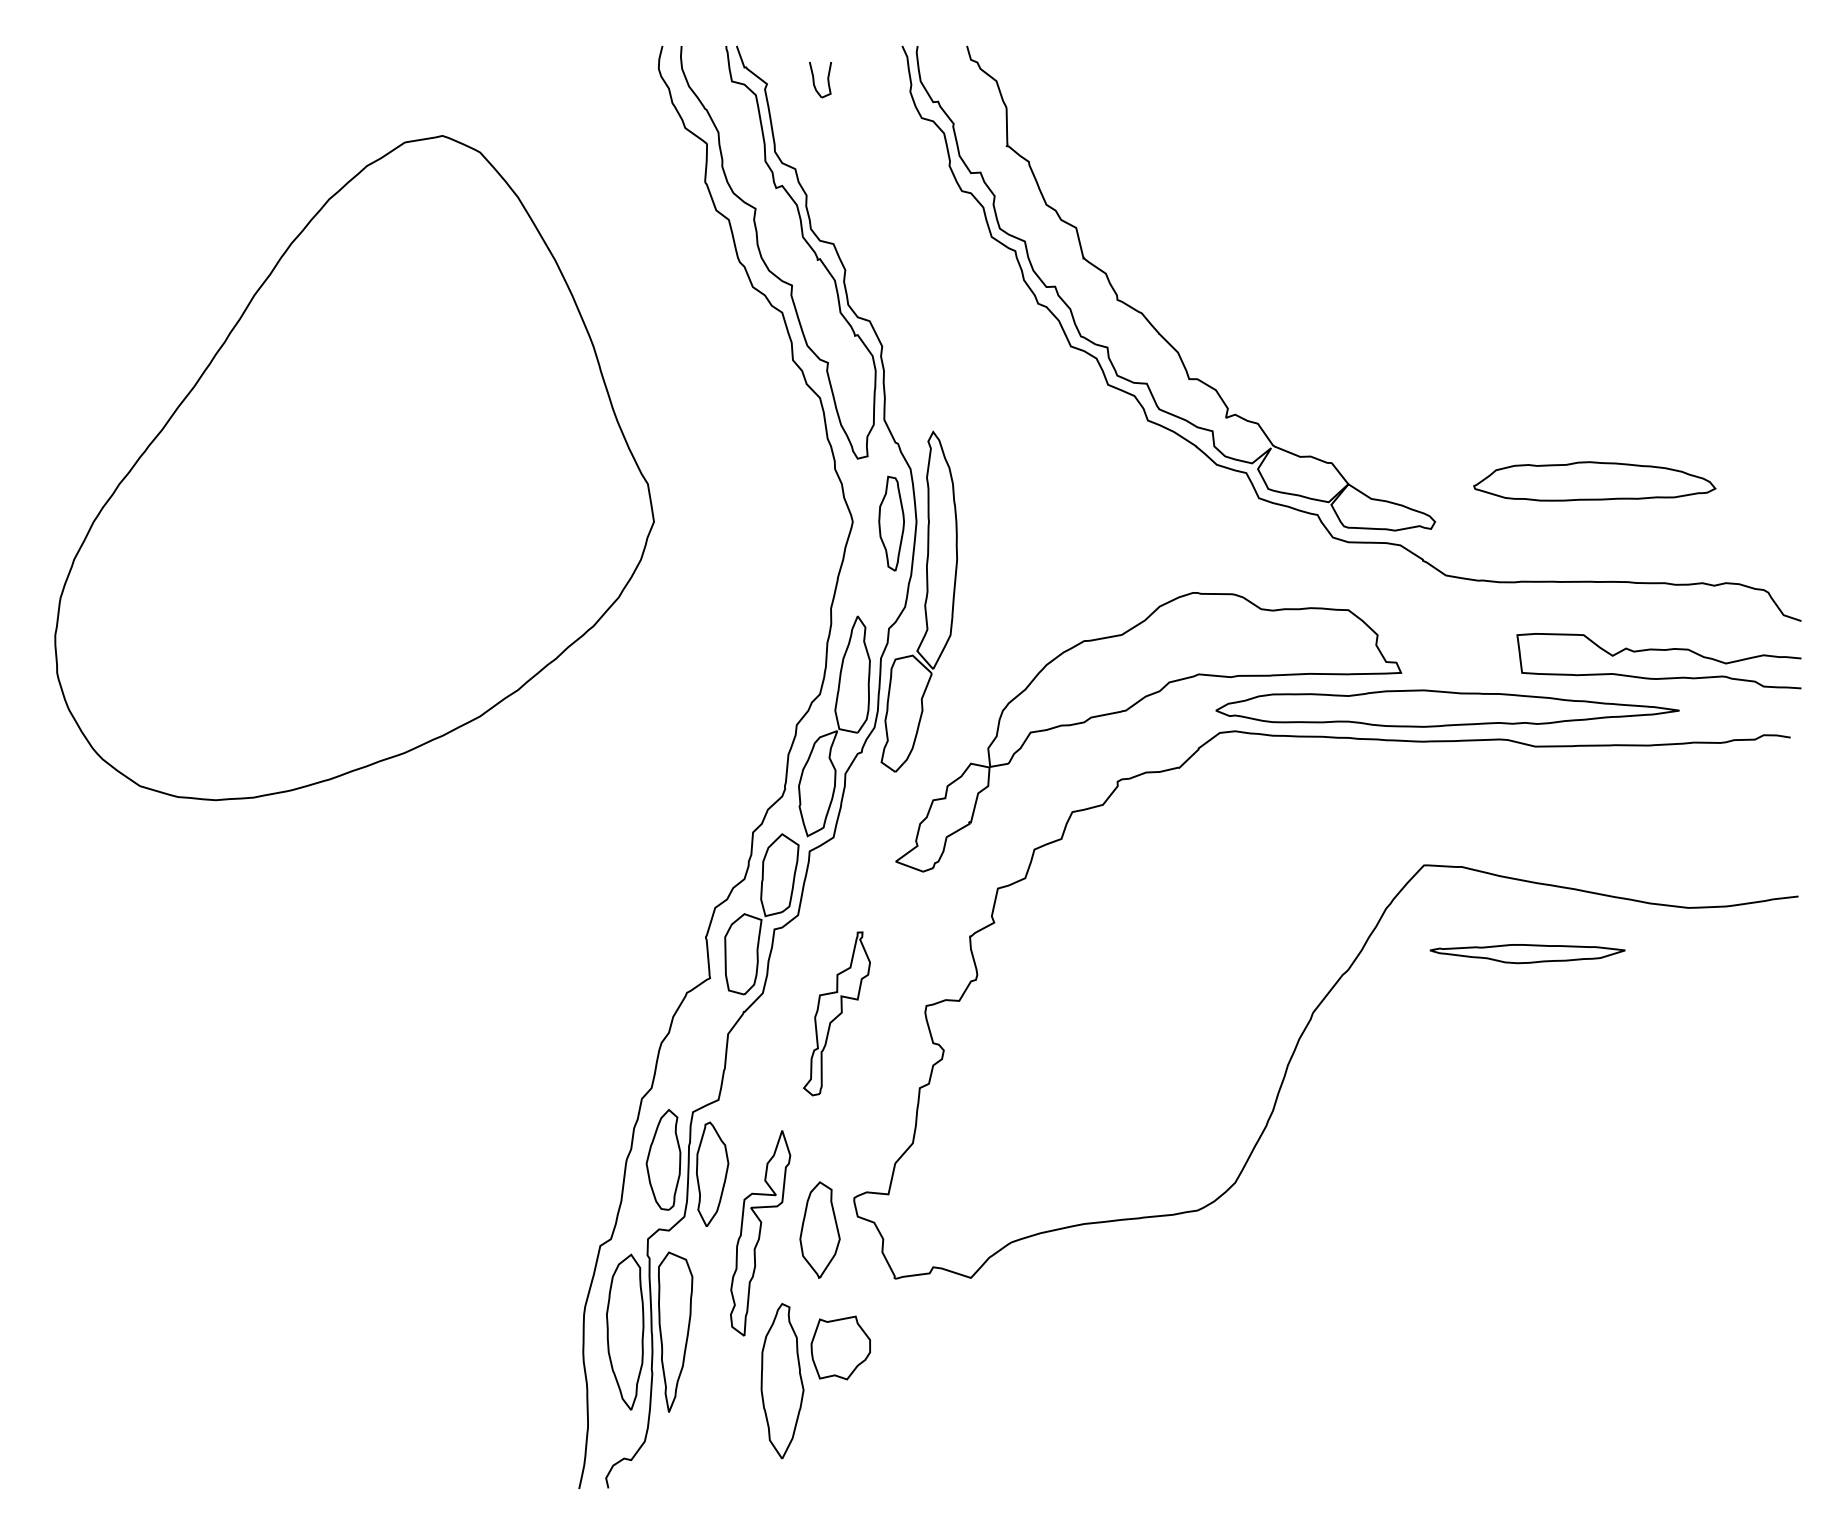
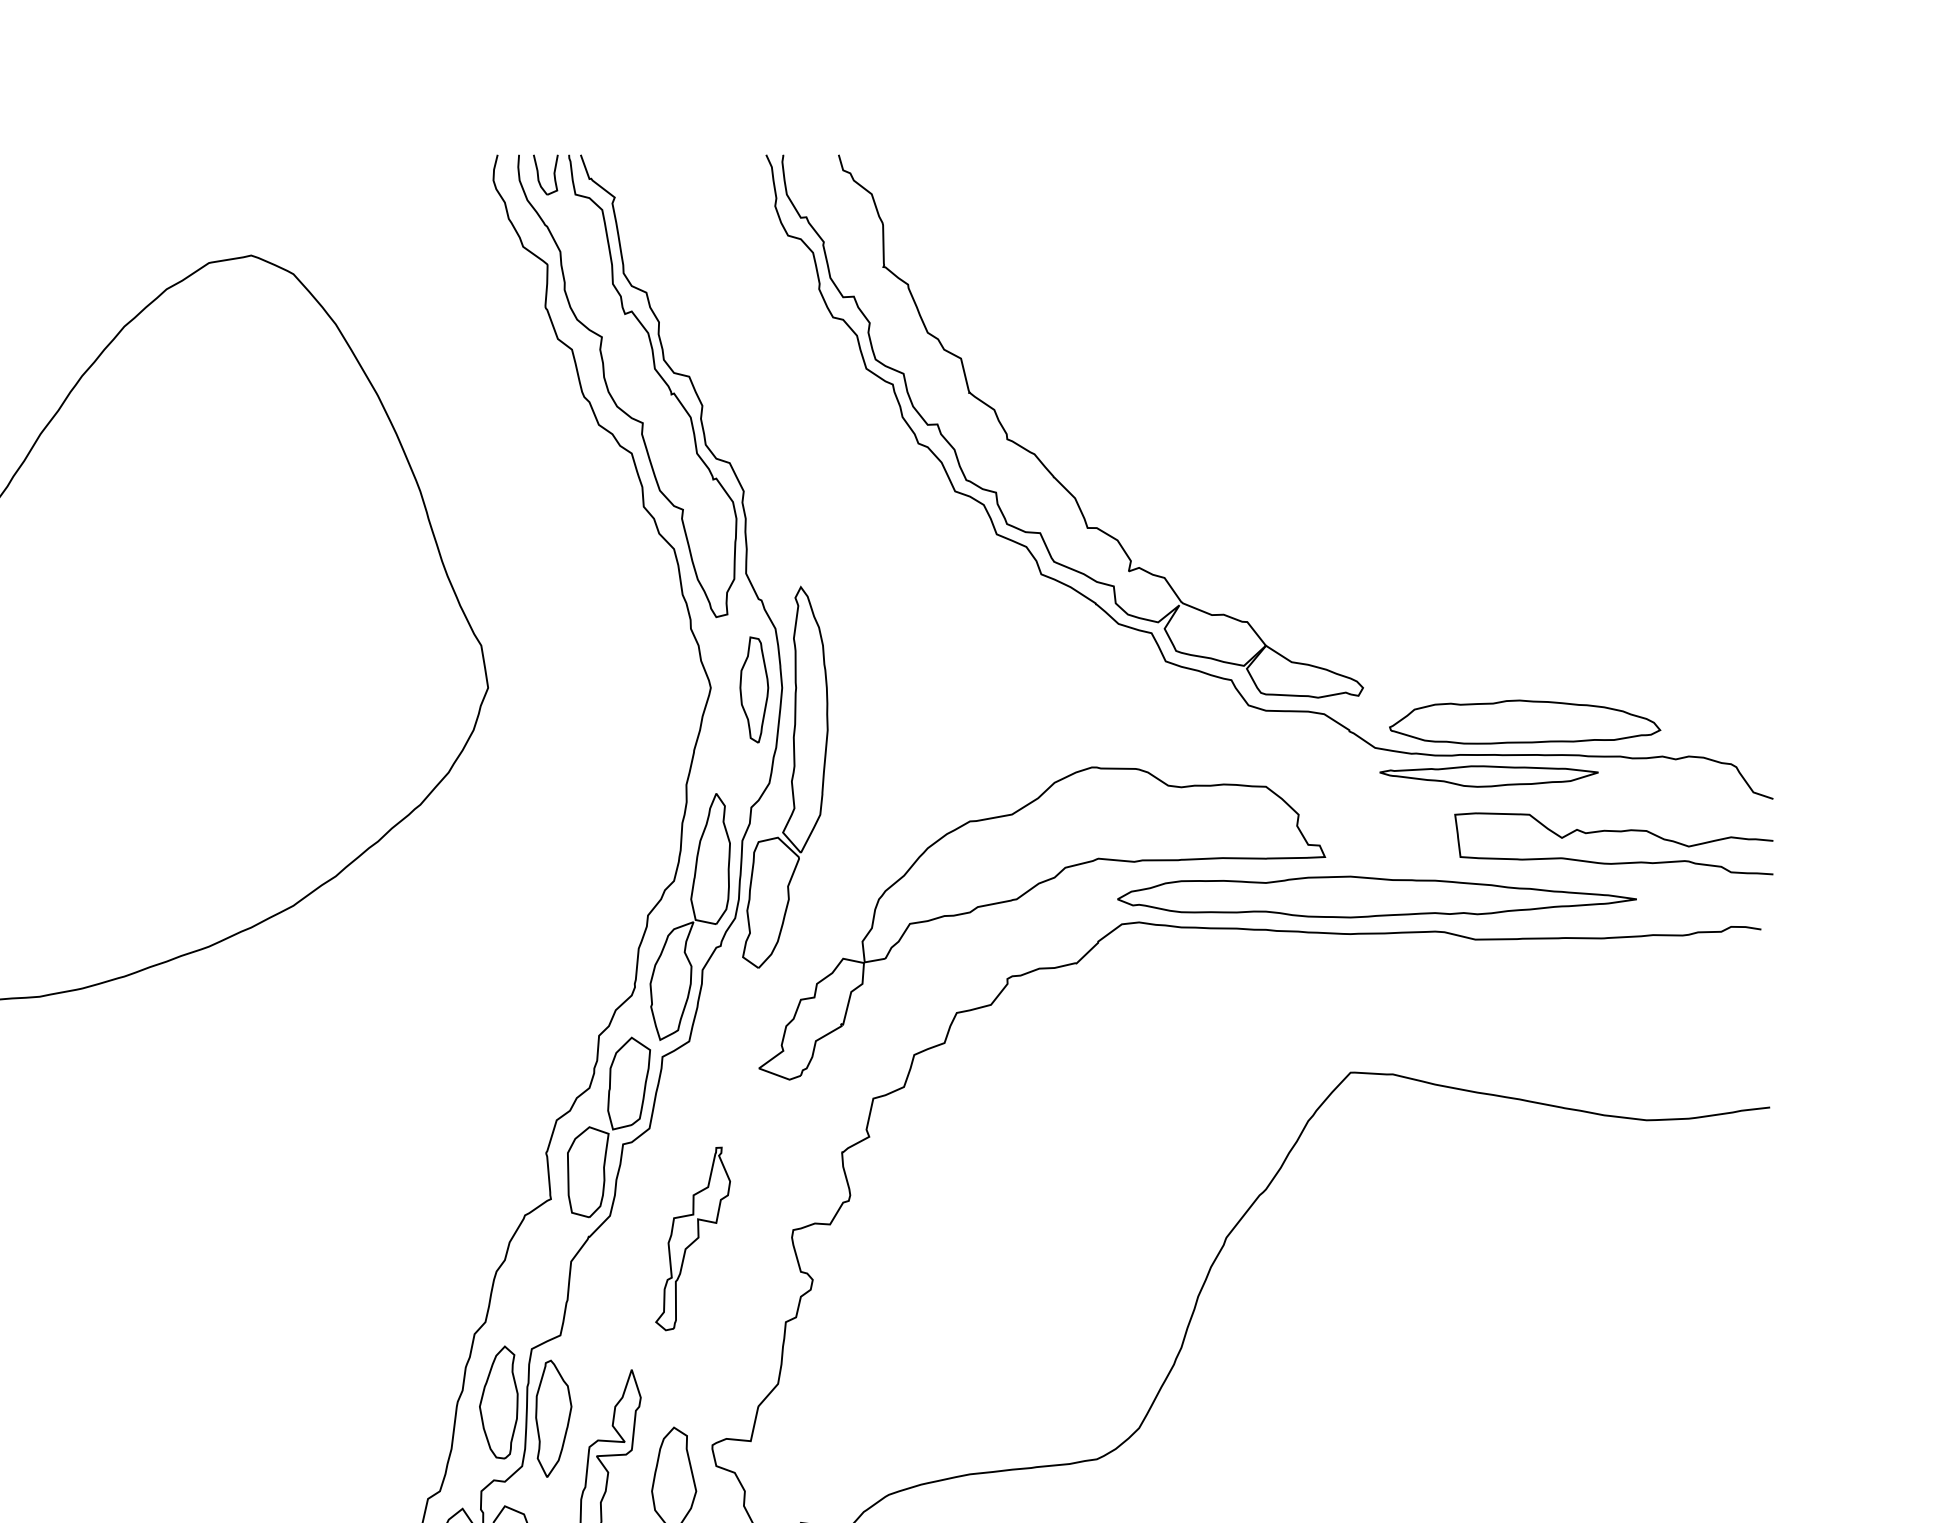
part: (820, 79) -> (545, 174), moved
part: (1594, 481) -> (1524, 722), moved
part: (1527, 954) -> (1488, 777), moved

